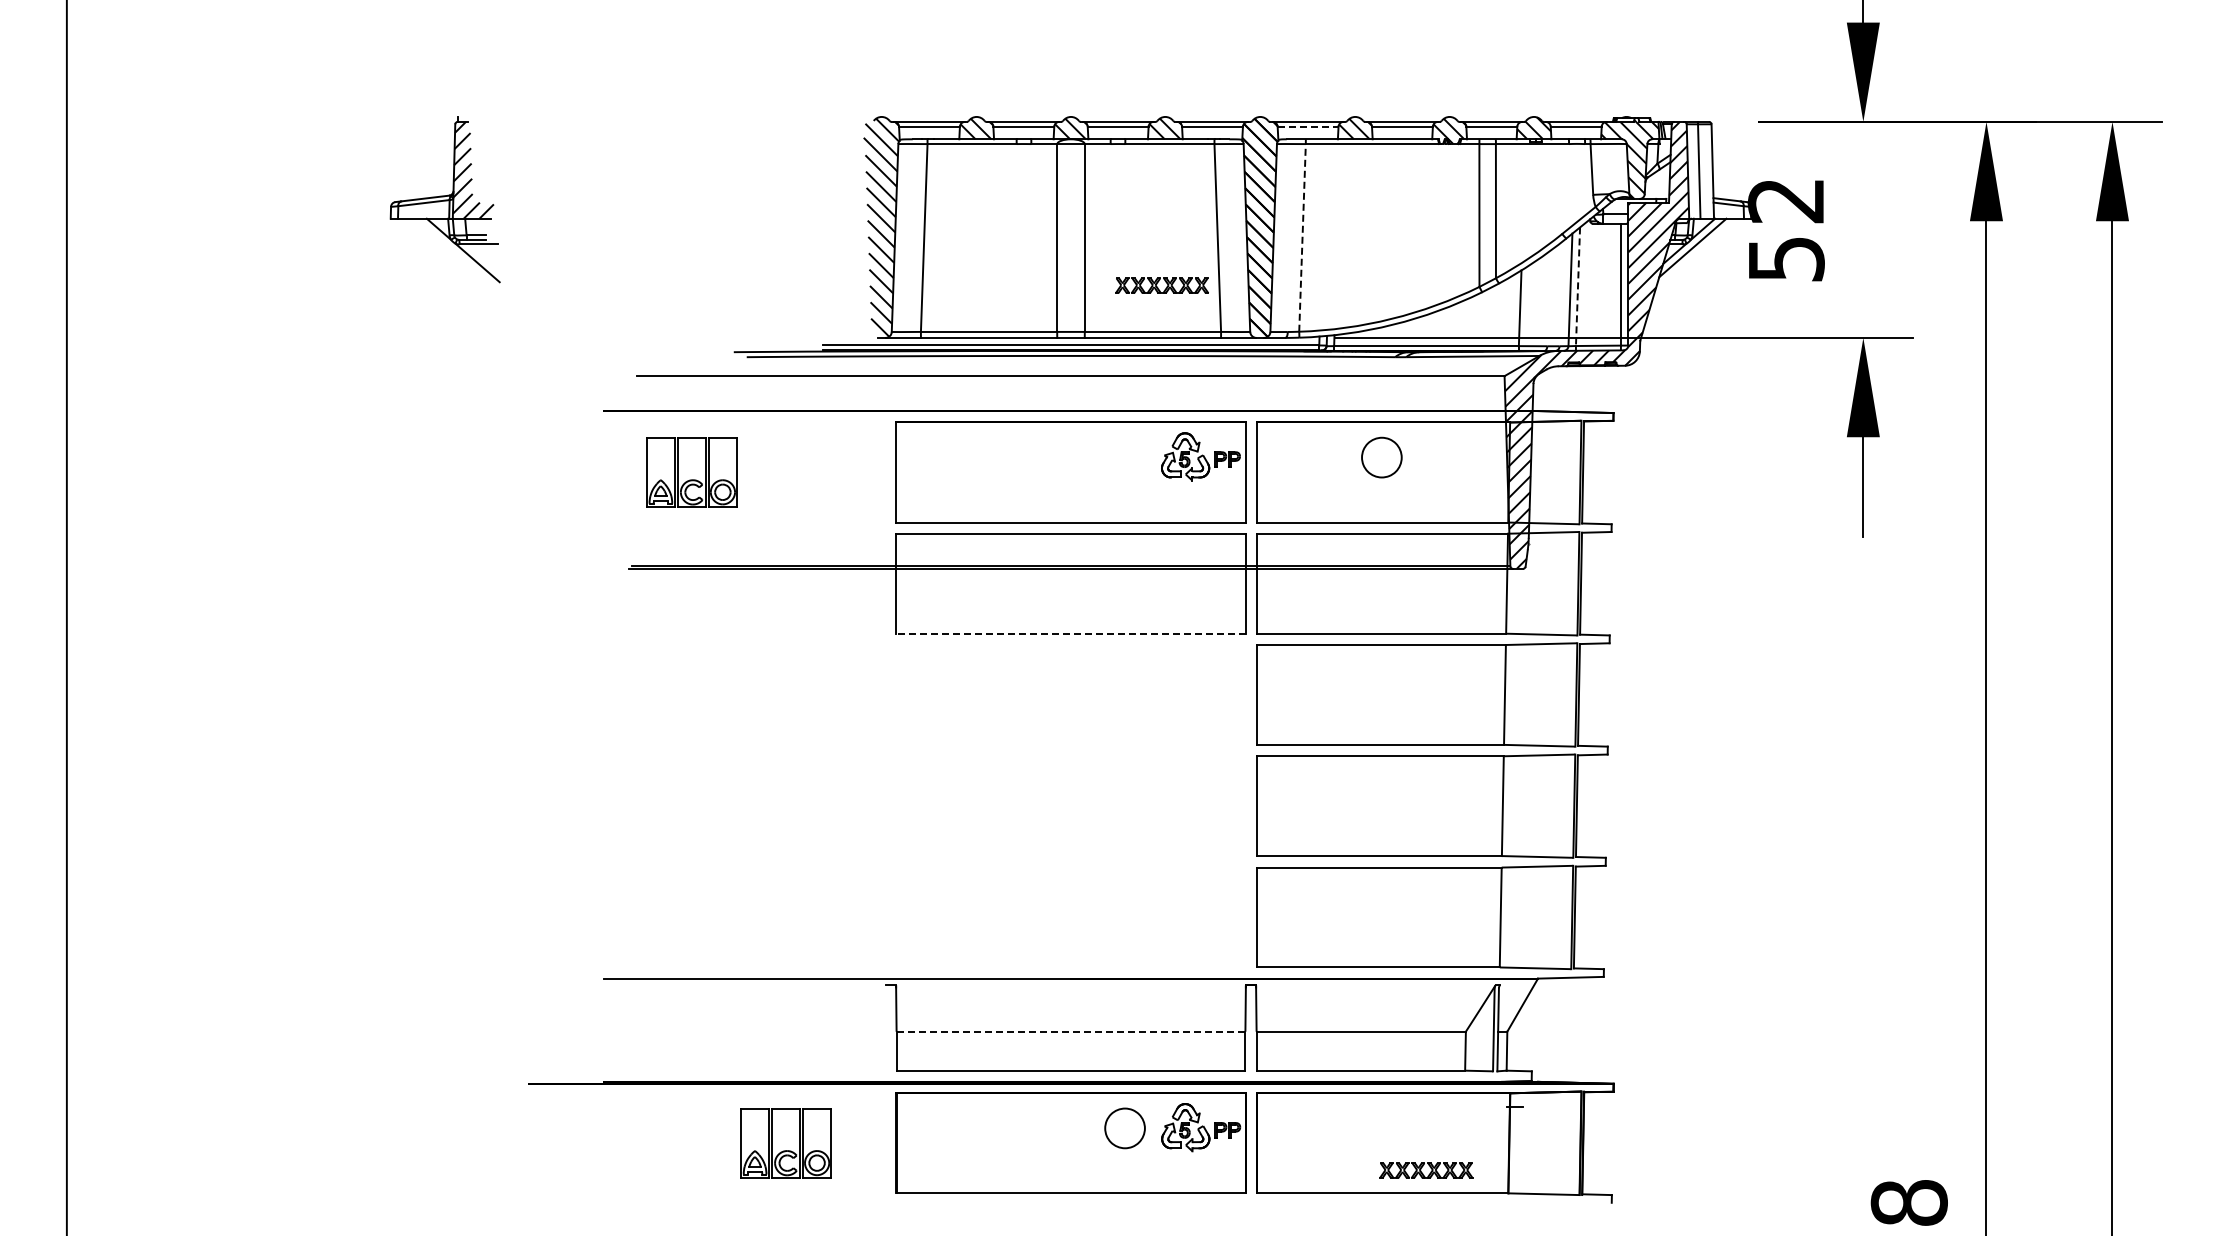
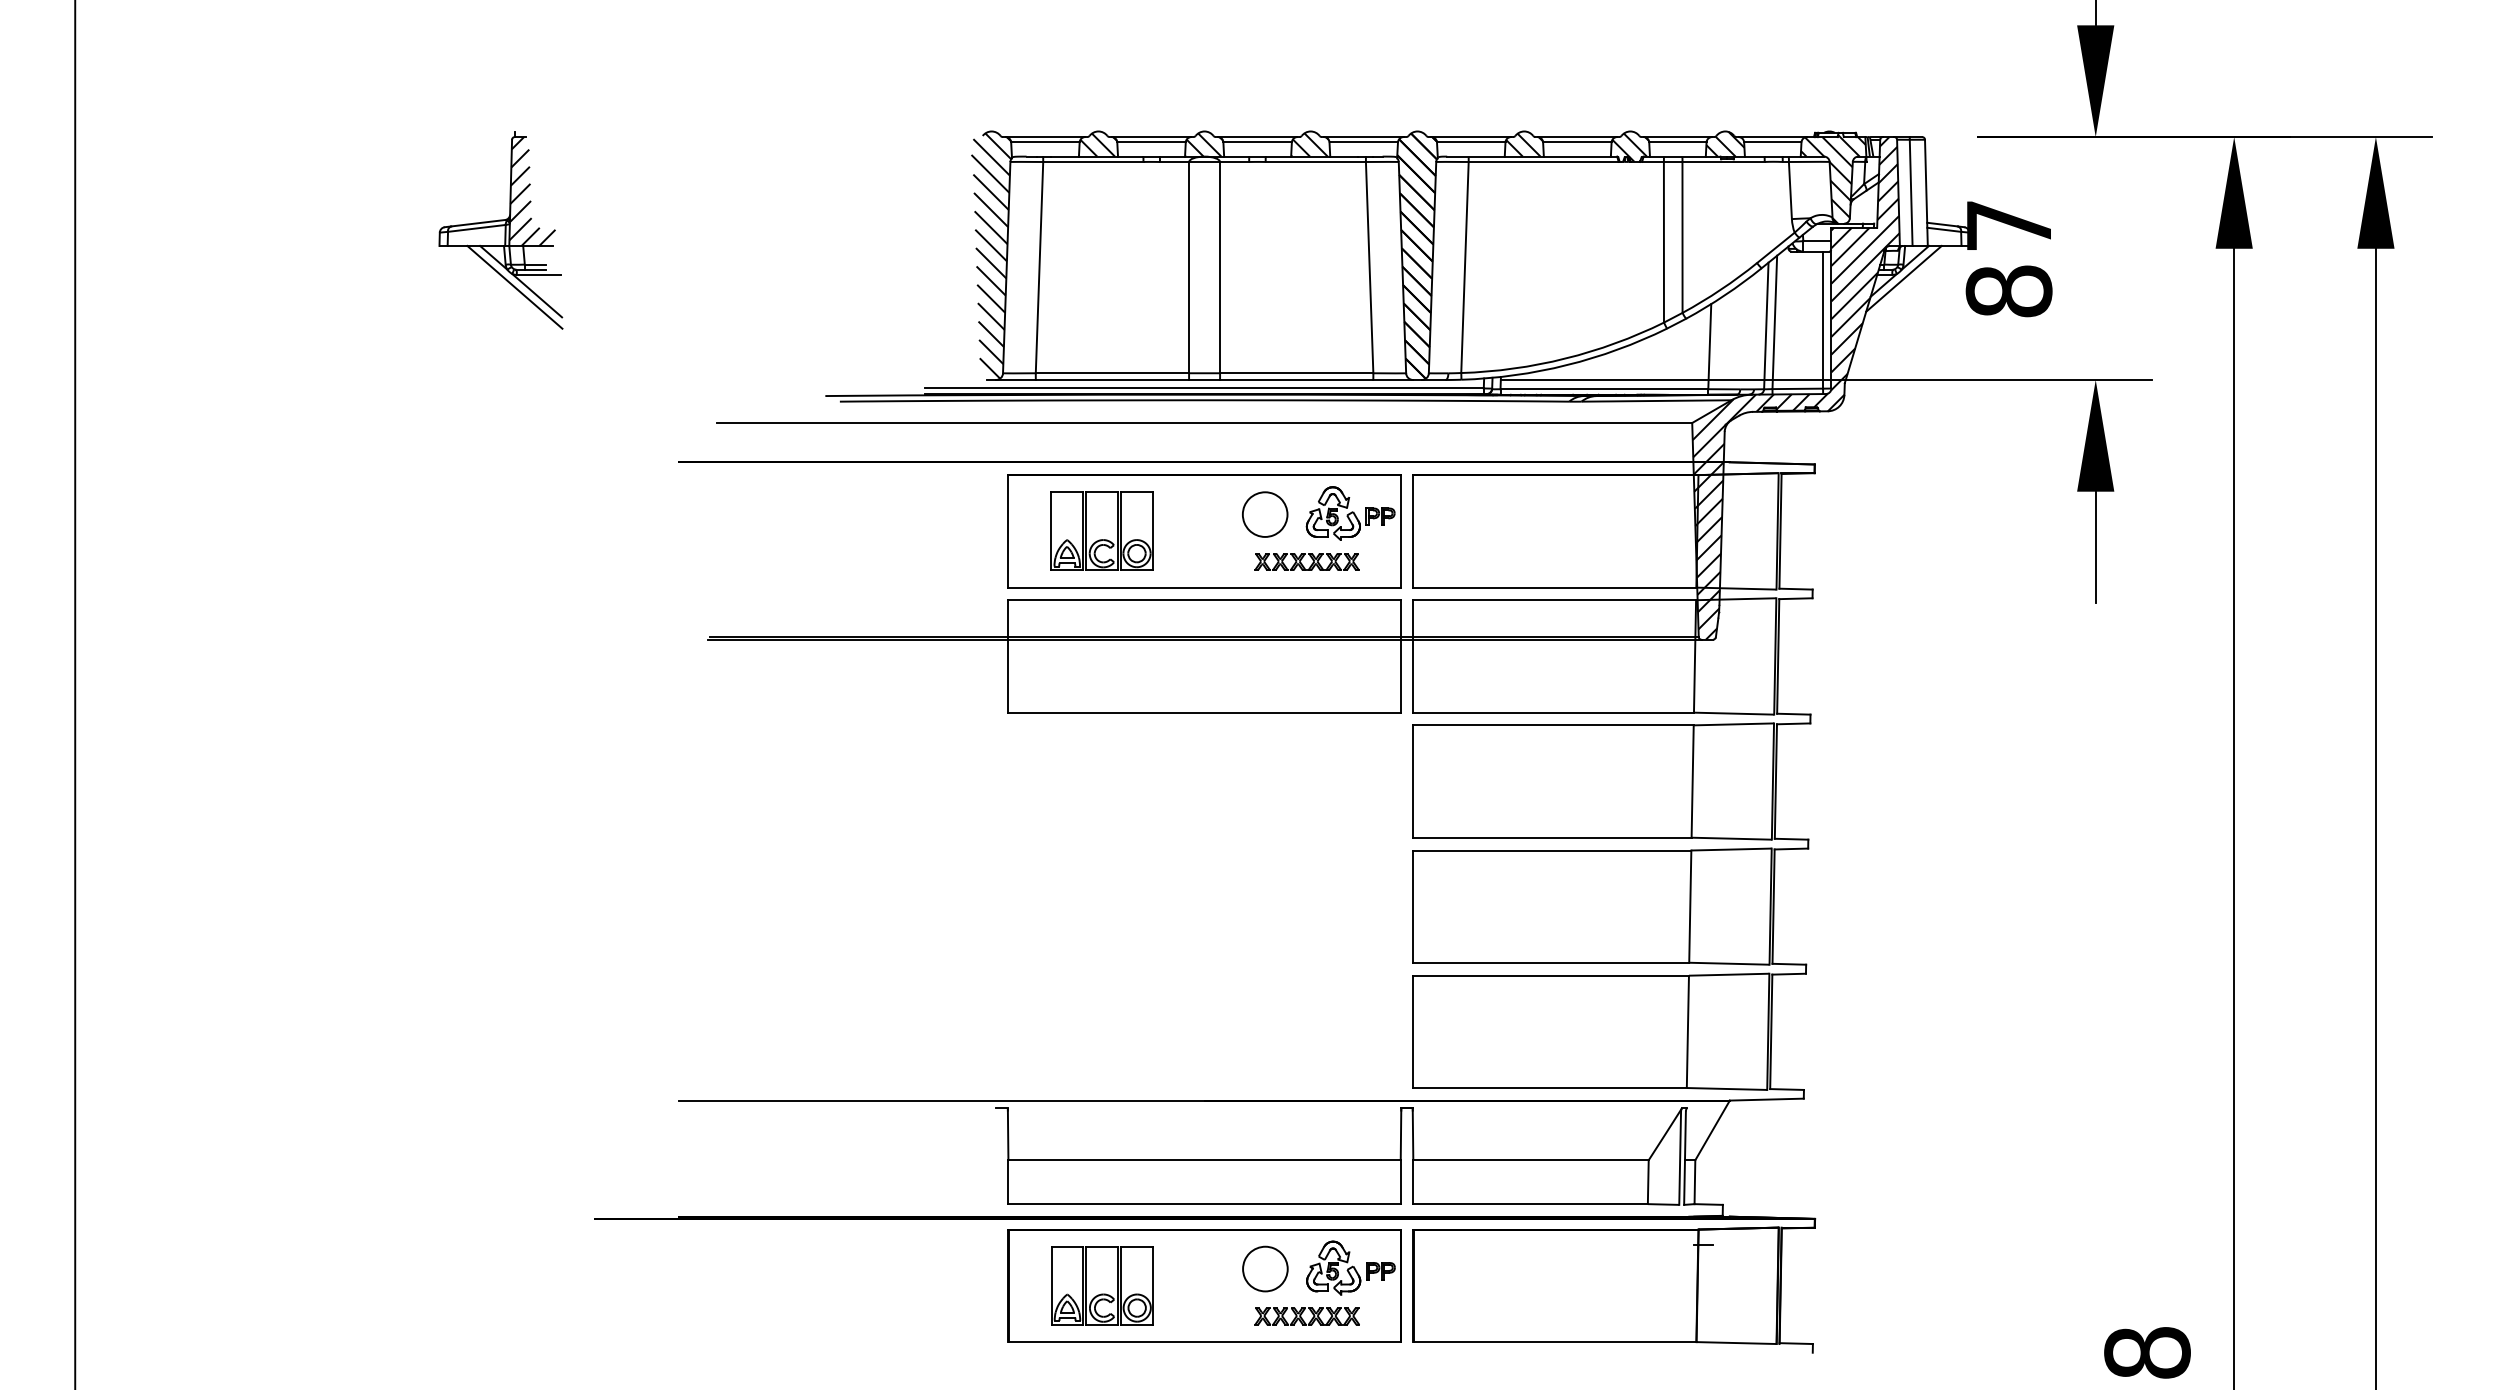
line: (1308, 126) -> (1471, 142), dashed -> solid
text: (1785, 230) -> (2008, 259), 52 -> 87
line: (1302, 237) -> (1464, 267), dashed -> solid
line: (457, 255) -> (514, 287), added
part: (1161, 285) -> (1306, 561), moved
line: (1577, 287) -> (1774, 323), dashed -> solid
part: (1381, 457) -> (1264, 514), moved
part: (691, 472) -> (1101, 531), moved
line: (1071, 633) -> (1205, 712), dashed -> solid
line: (1070, 1031) -> (1204, 1160), dashed -> solid
part: (785, 1143) -> (1101, 1286), moved
part: (1426, 1170) -> (1307, 1316), moved

